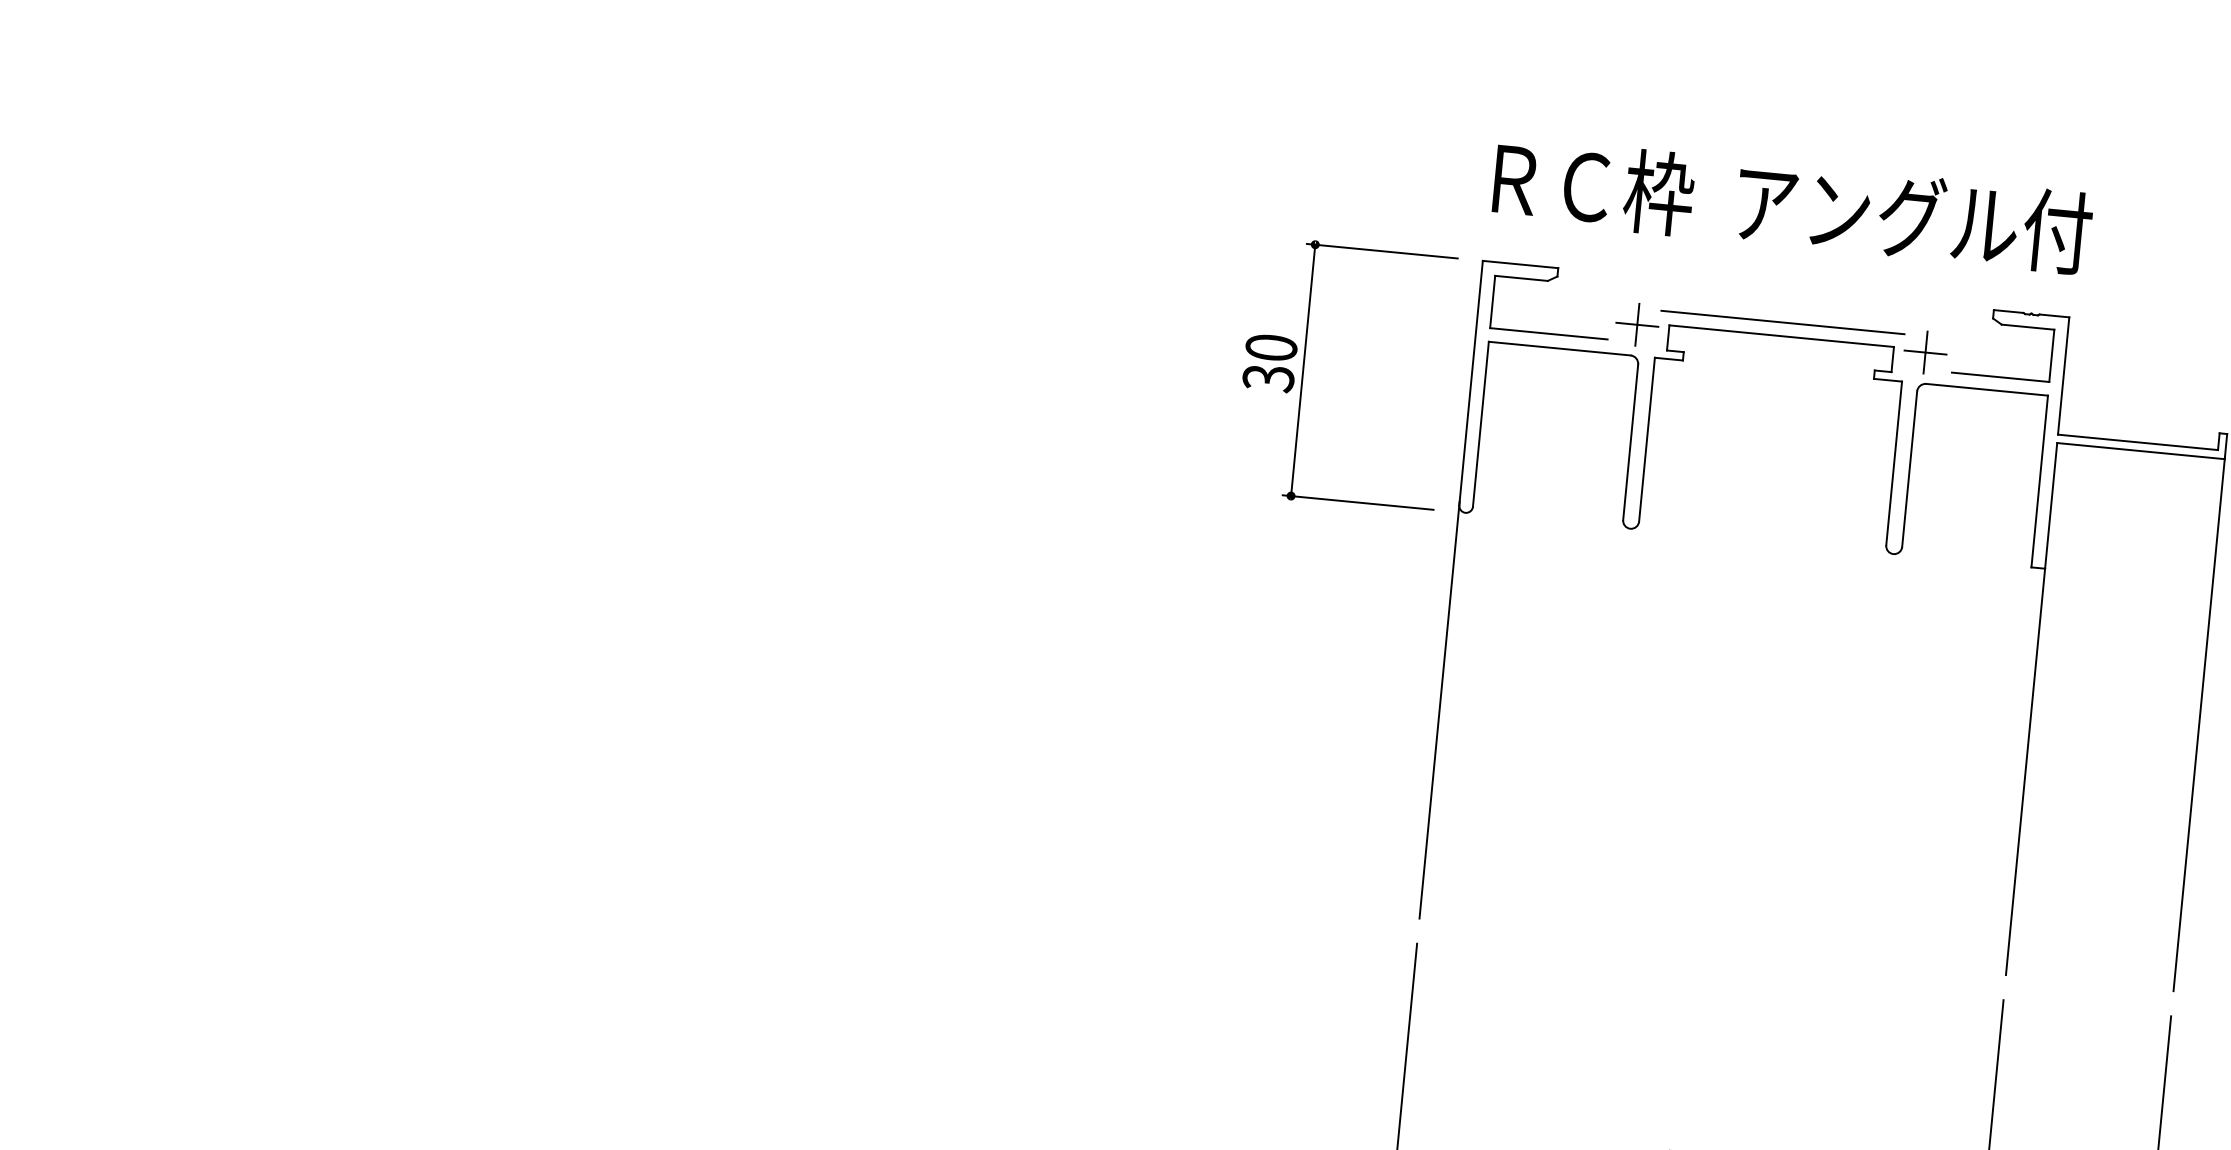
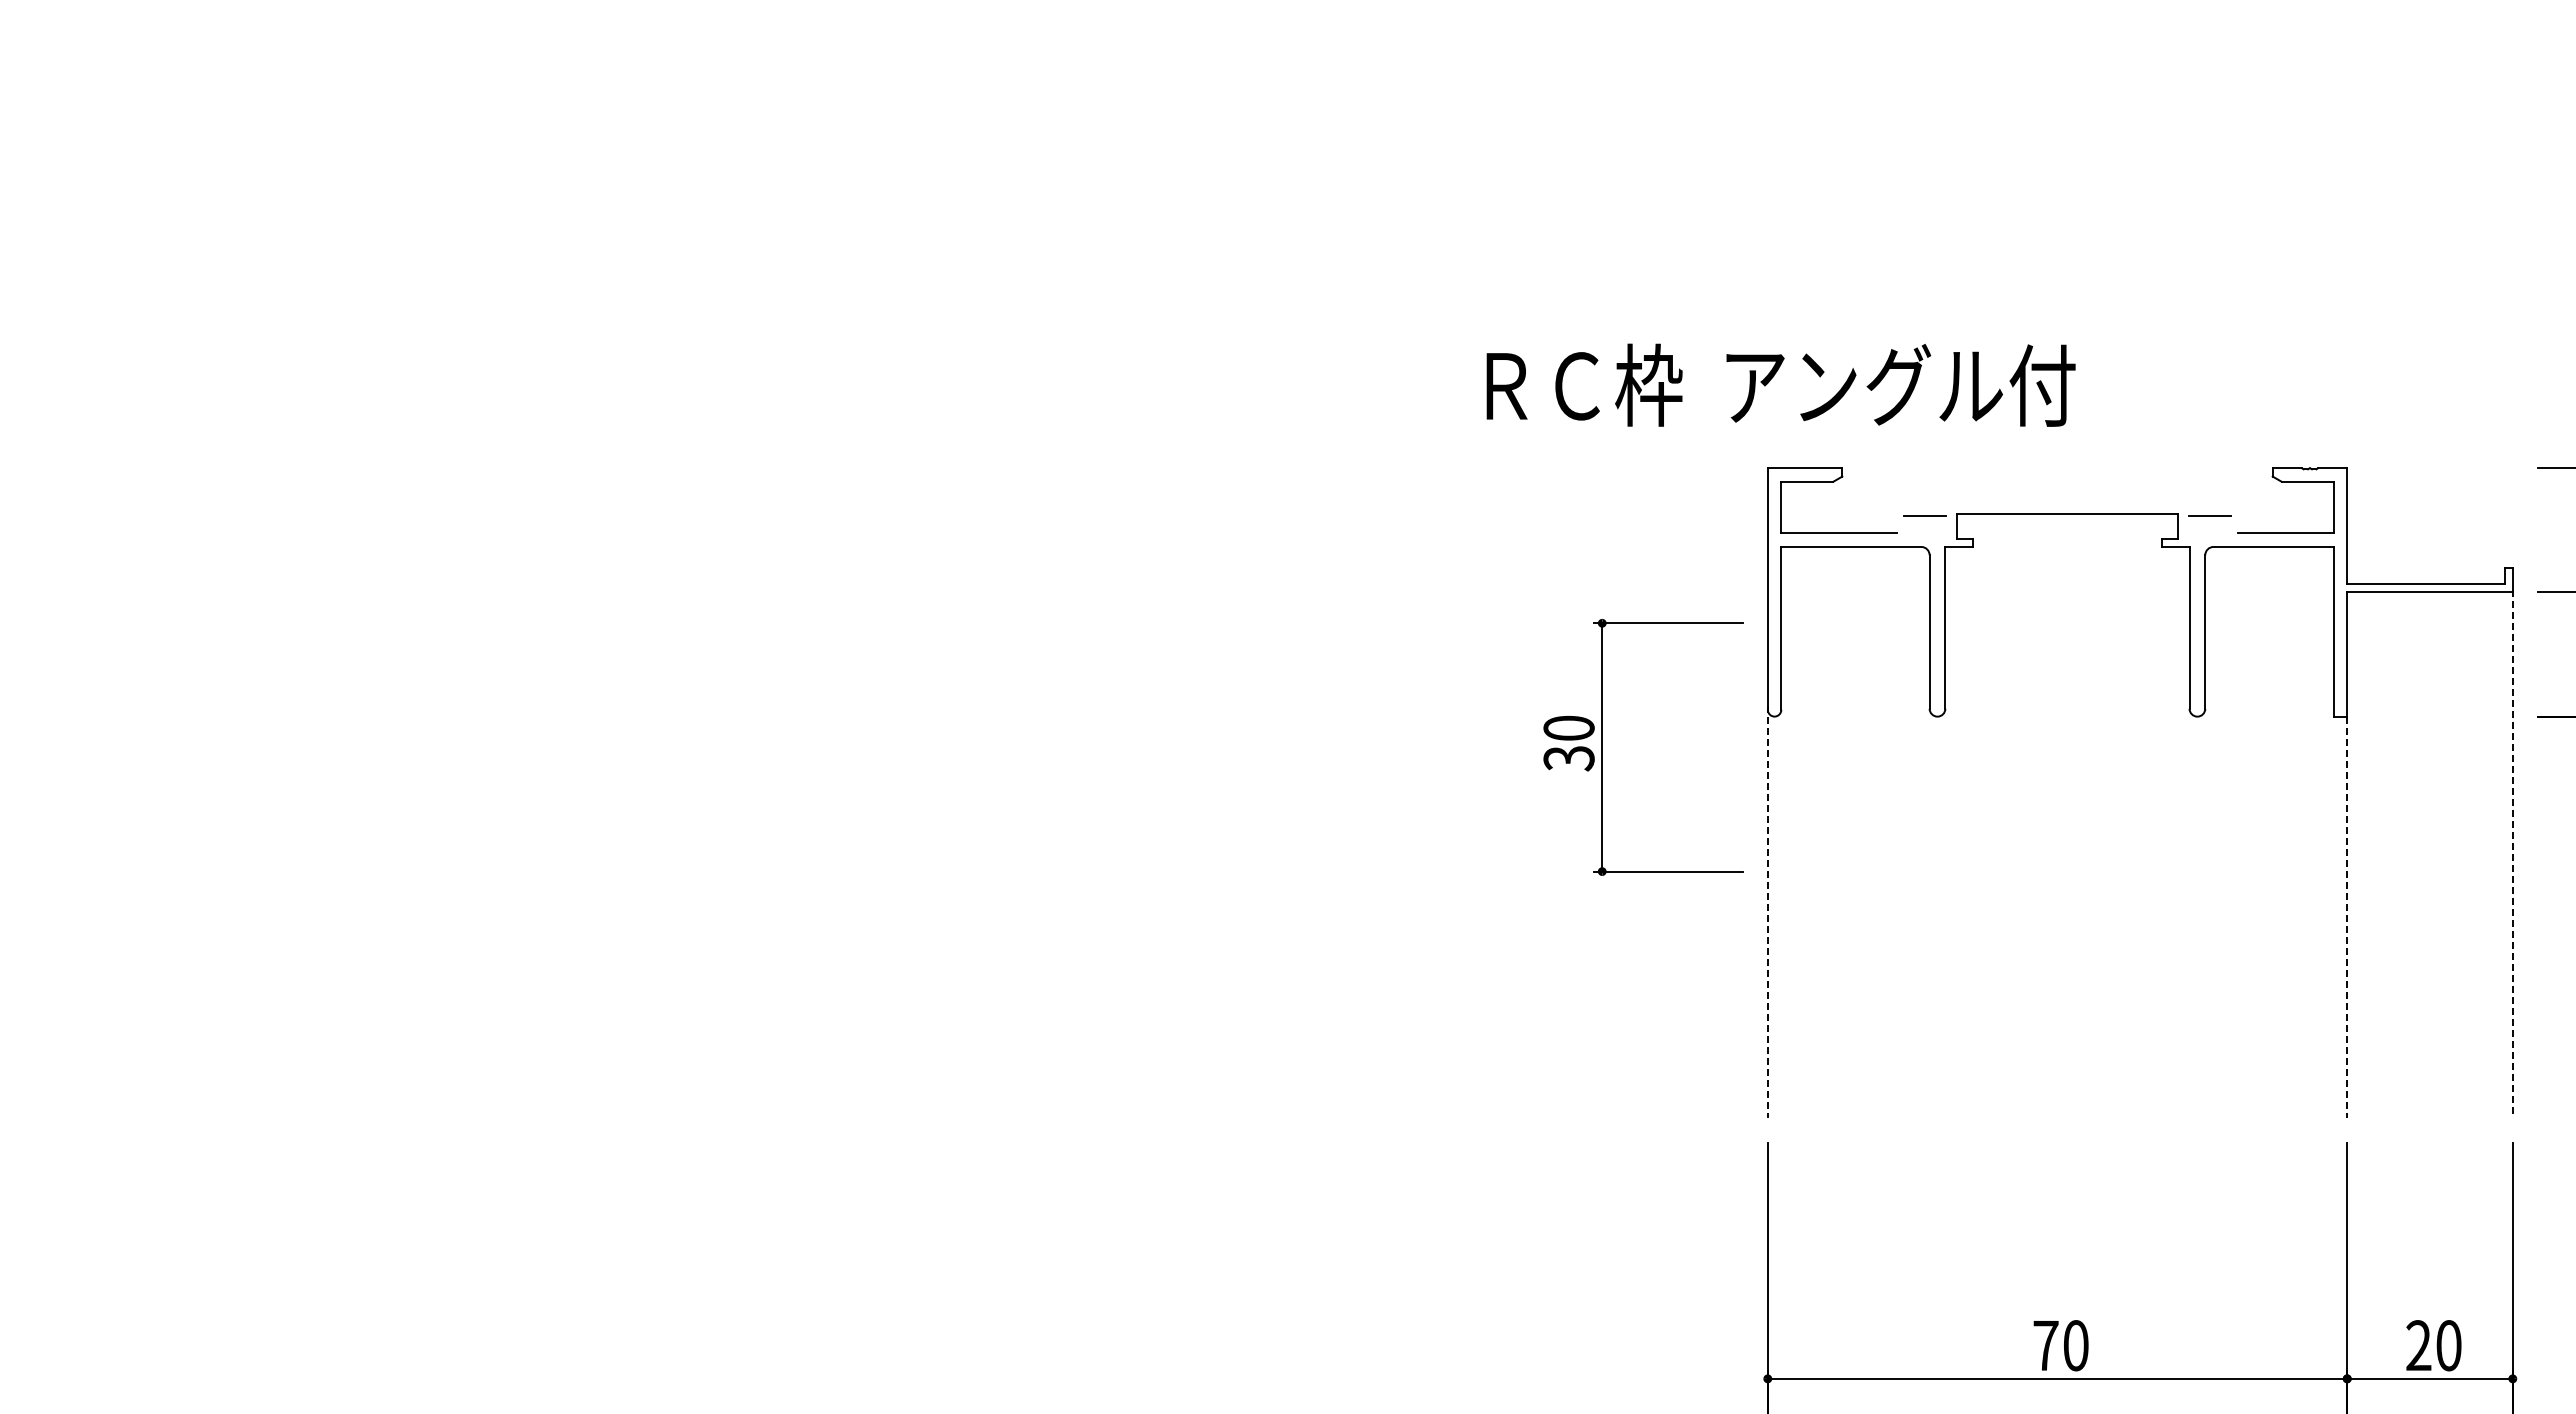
text: (1792, 205) -> (1780, 384), moved
line: (1783, 322) -> (2067, 500), removed
line: (1637, 325) -> (1925, 516), removed
line: (1925, 352) -> (2209, 516), removed
part: (1303, 370) -> (1602, 747), moved
line: (1439, 710) -> (1767, 912), solid -> dashed
line: (2198, 724) -> (2512, 854), solid -> dashed
line: (2025, 772) -> (2347, 917), solid -> dashed

